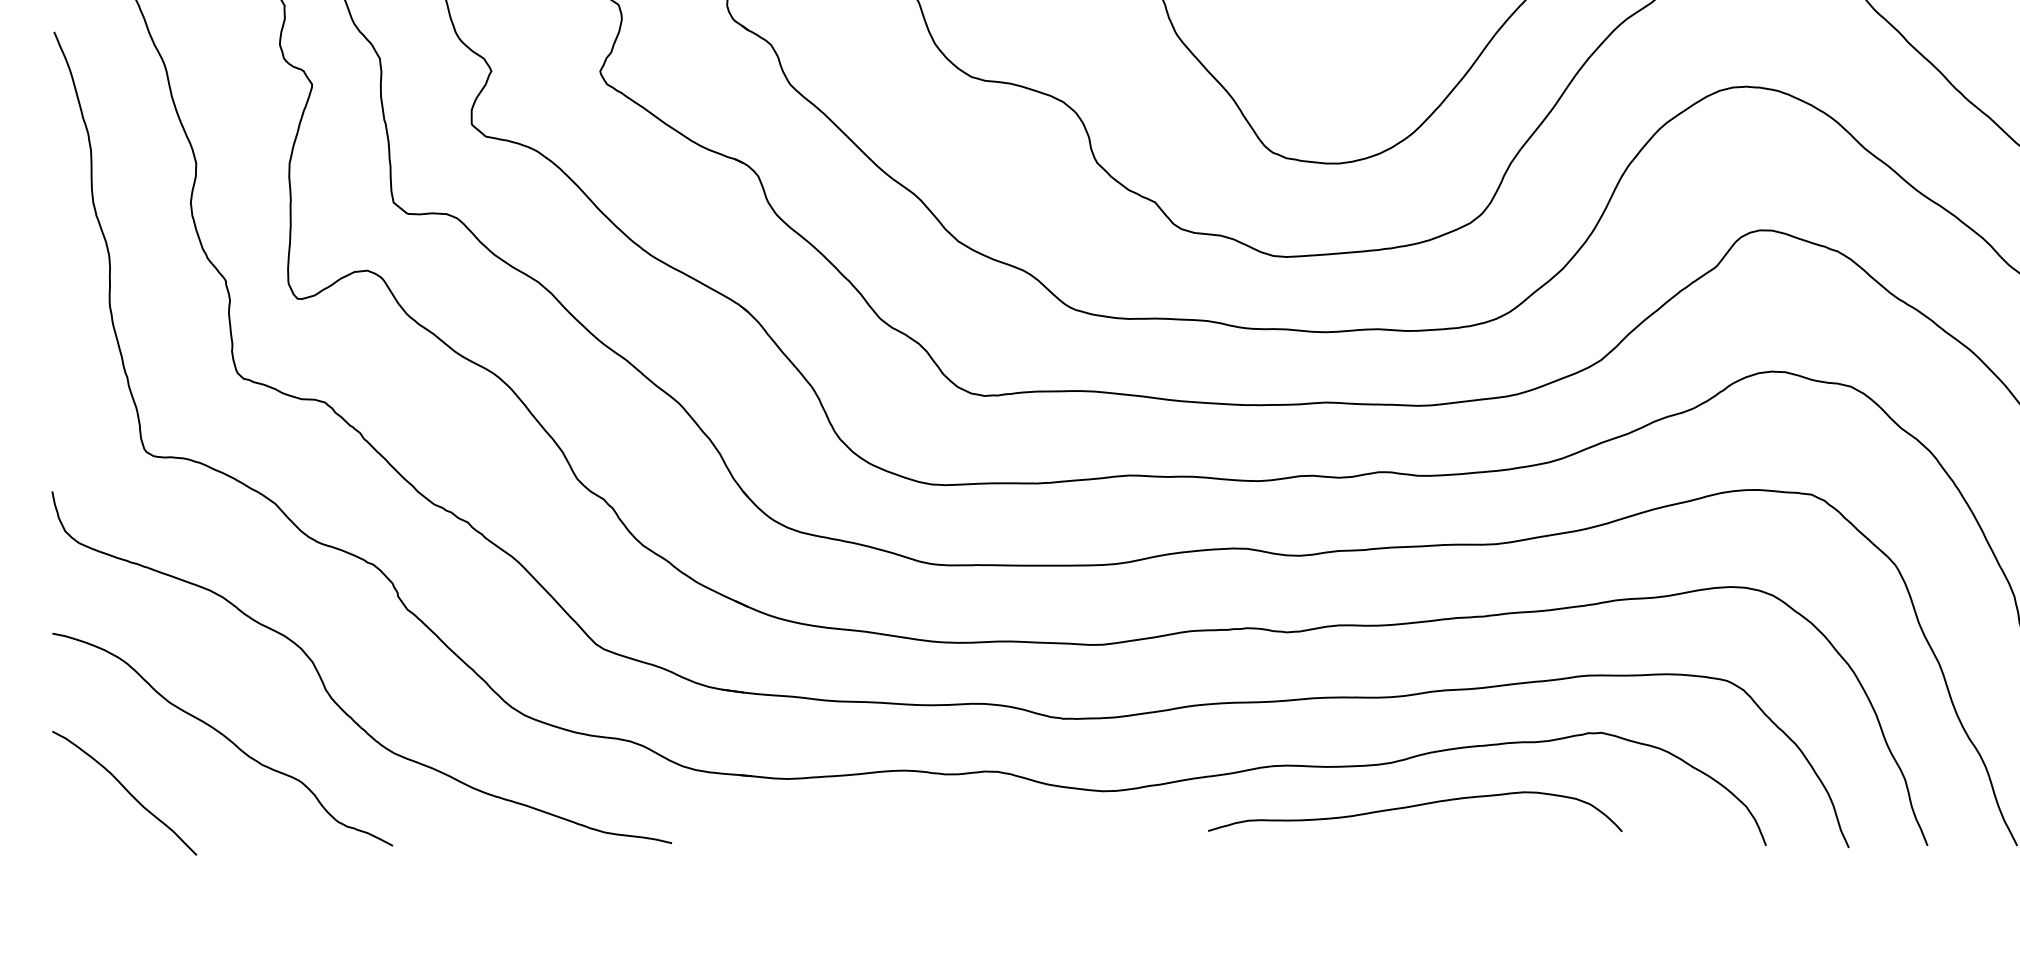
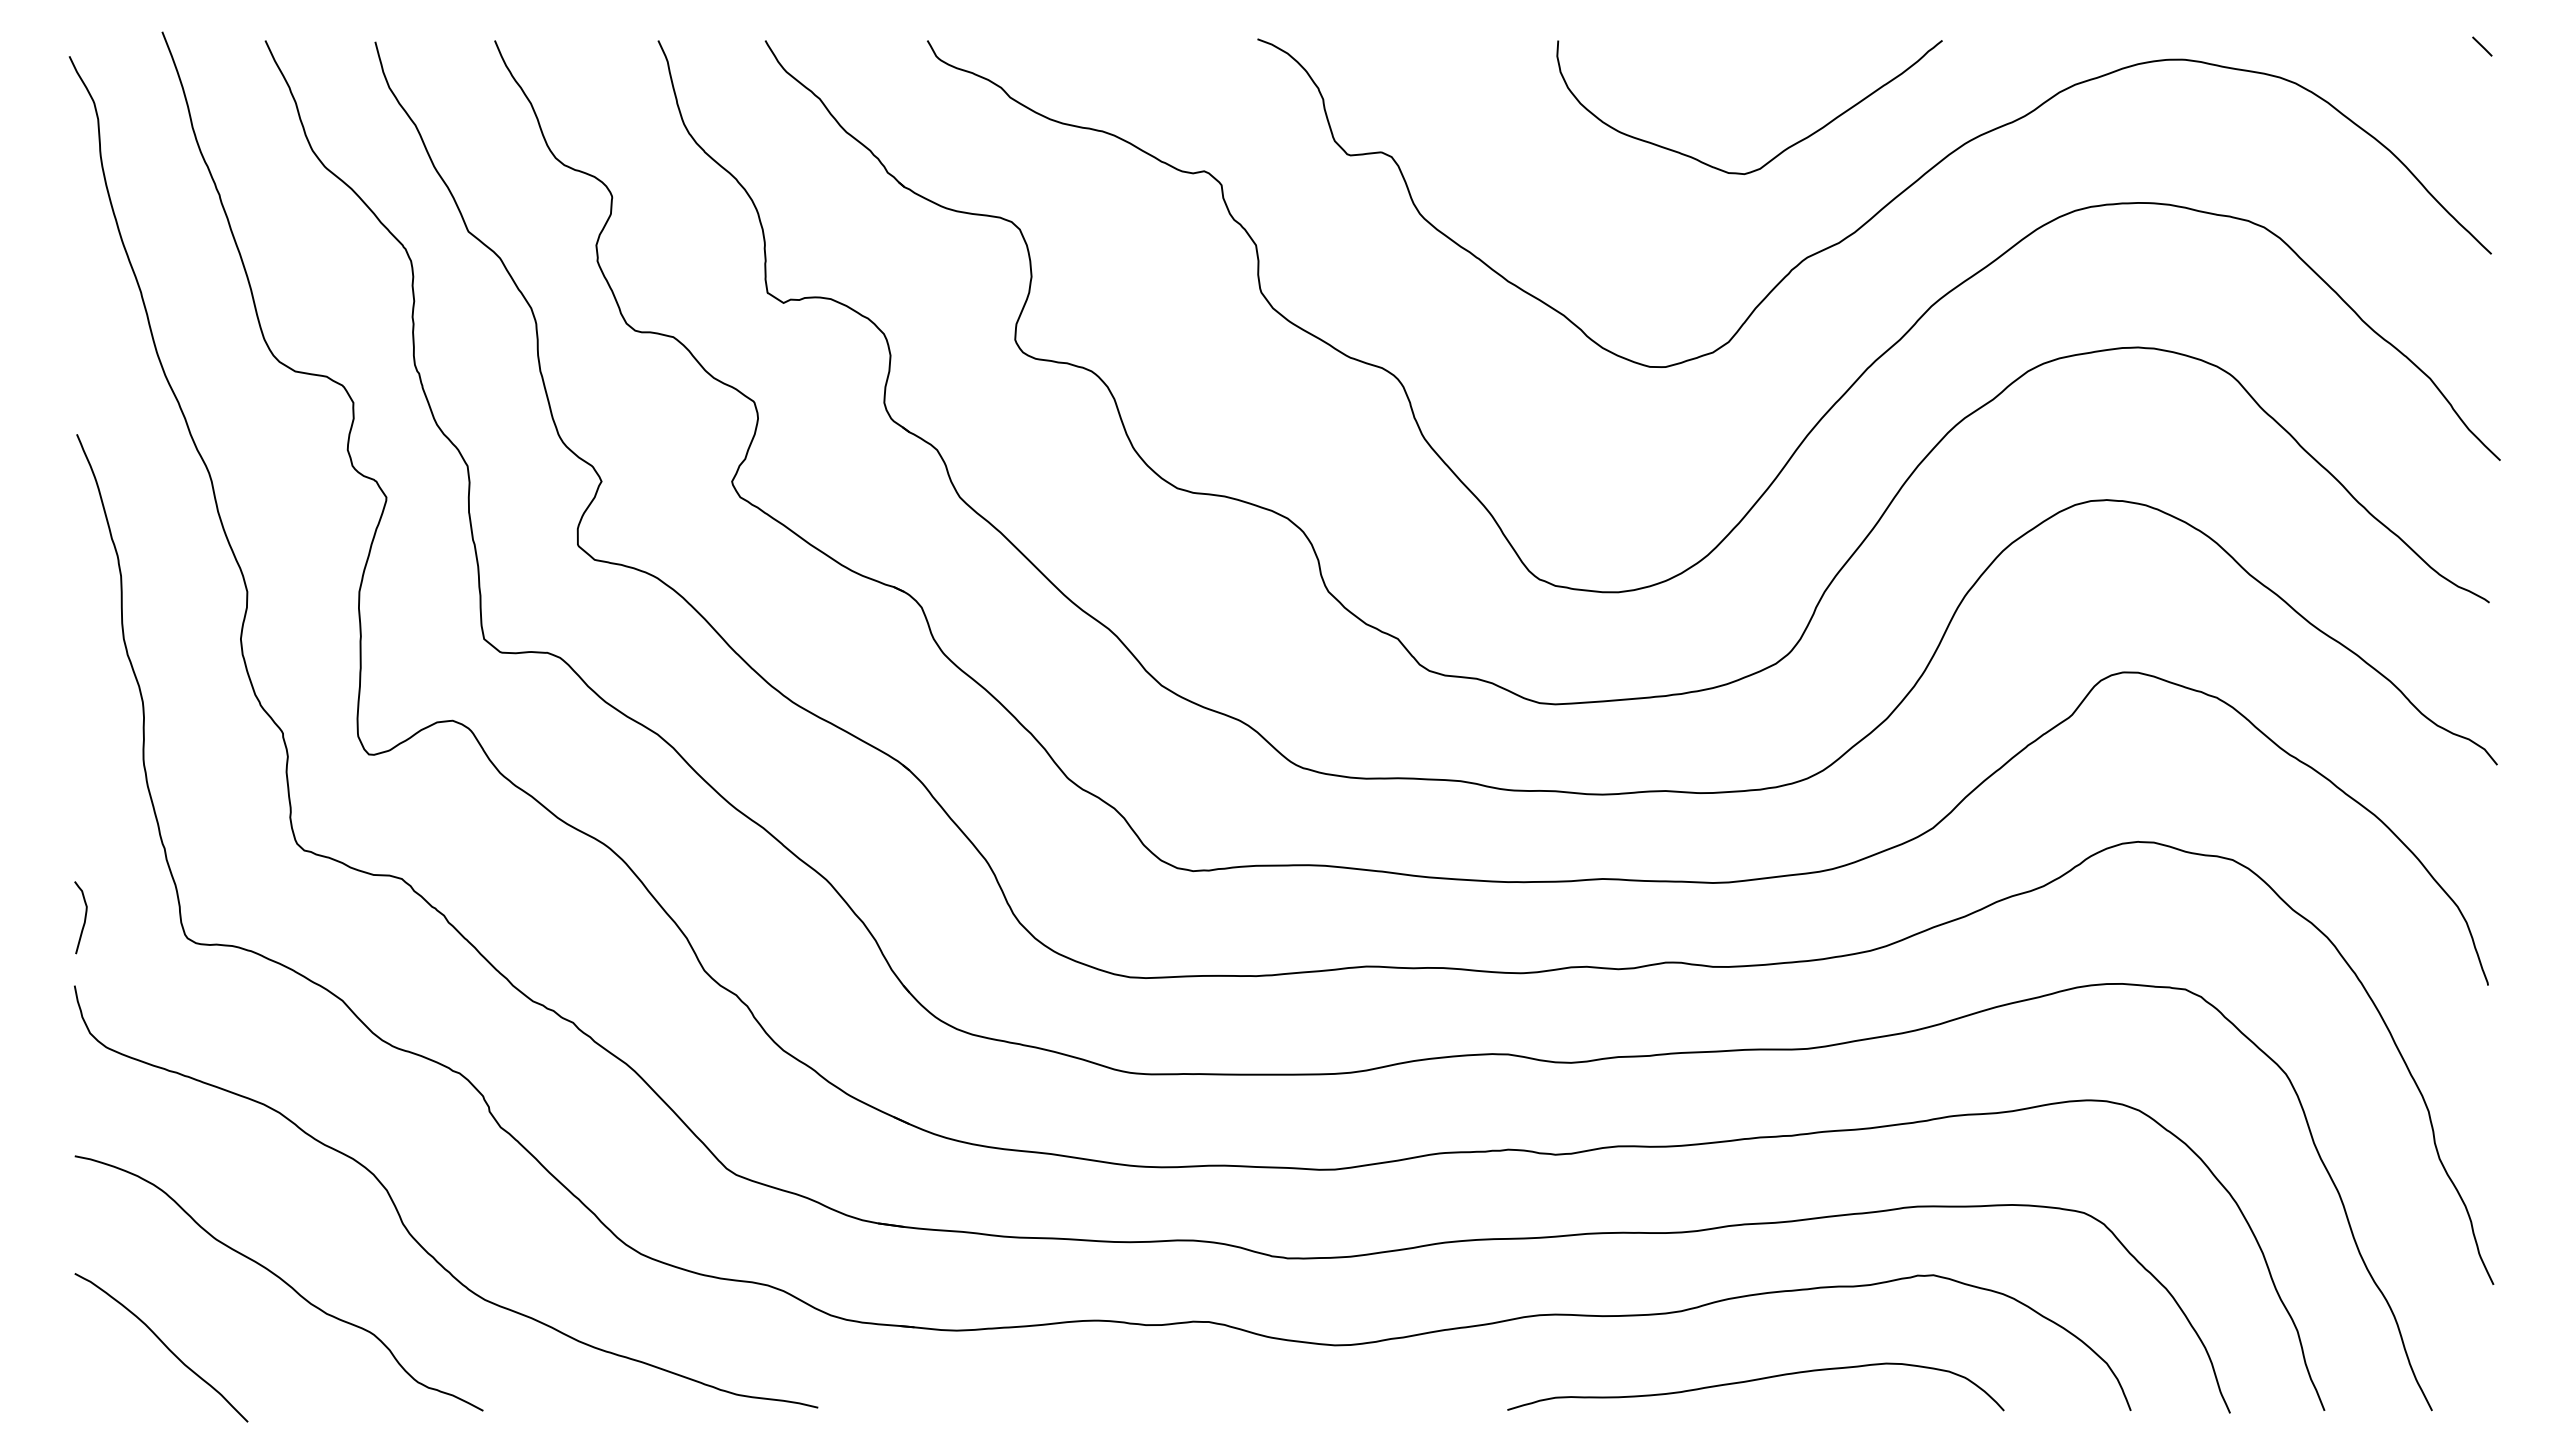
curve: (60, 434) -> (84, 917), added
curve: (1413, 807) -> (1753, 1381), moved

